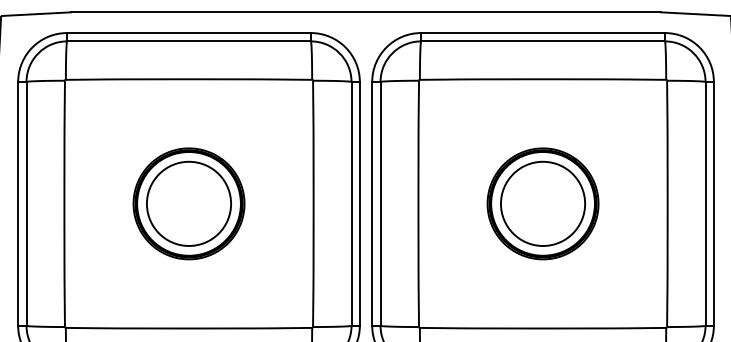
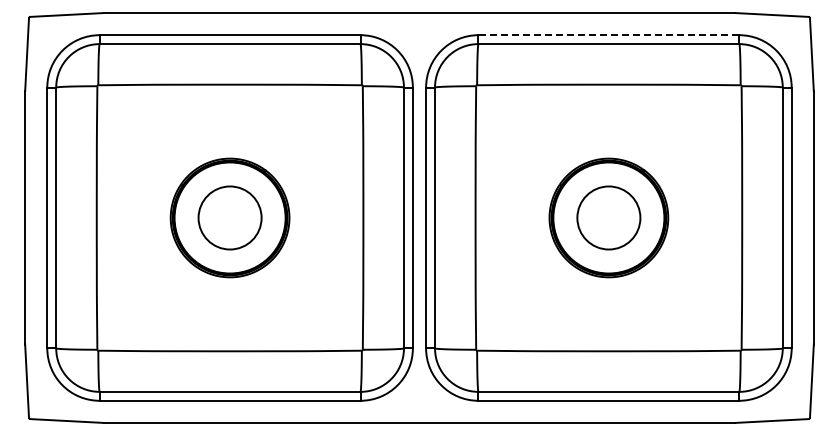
line: (542, 33) -> (608, 35), solid -> dashed
circle: (189, 203) -> (230, 217), size x0.7
circle: (542, 203) -> (608, 217), size x0.7

